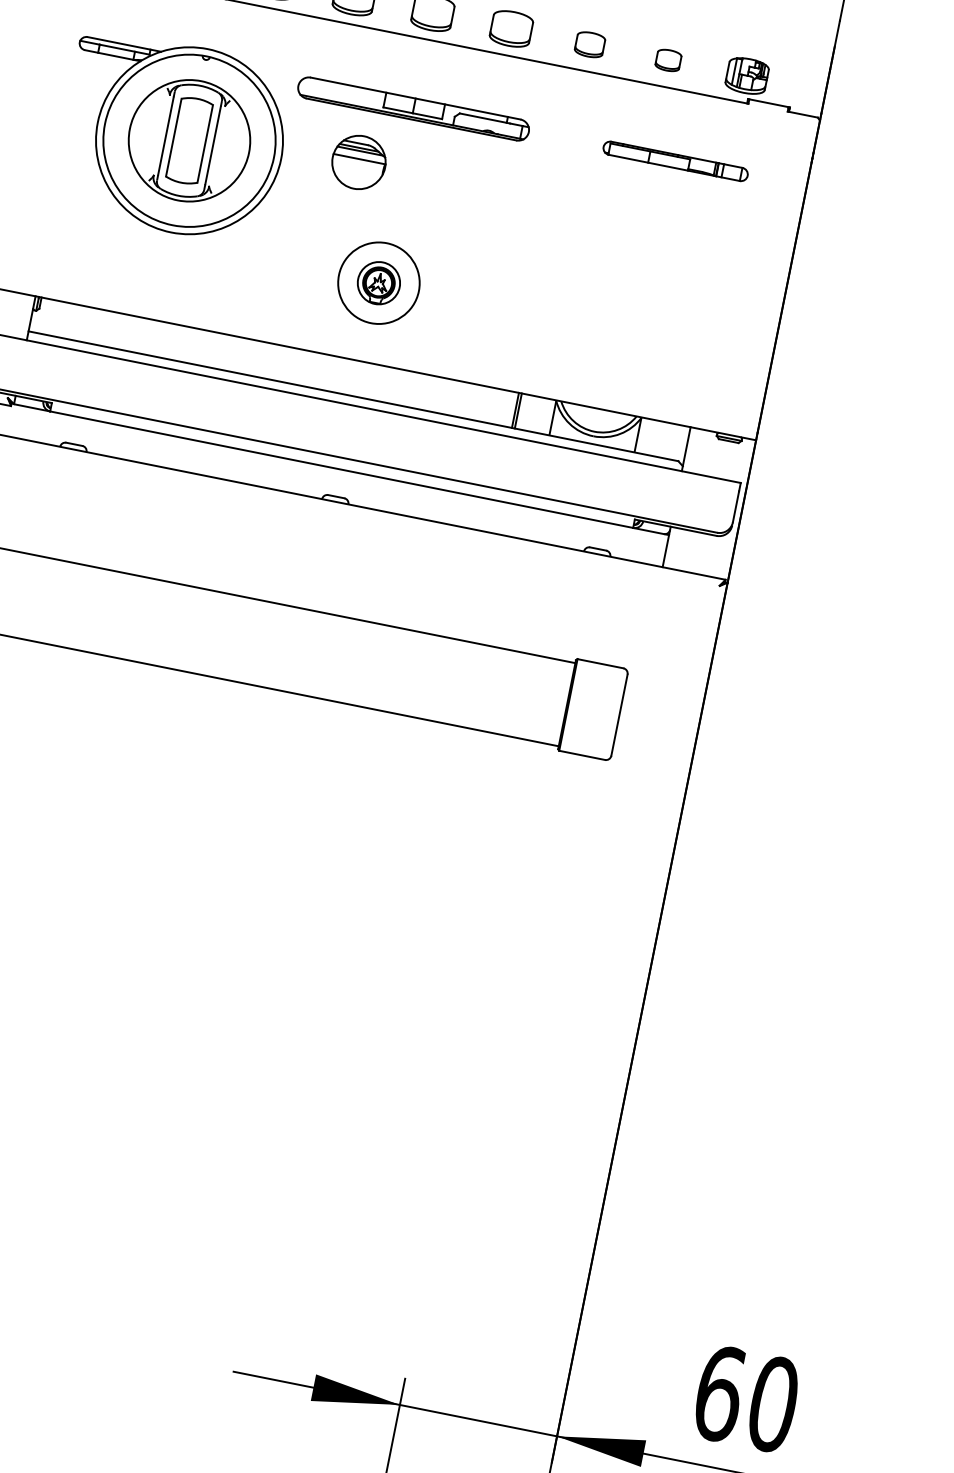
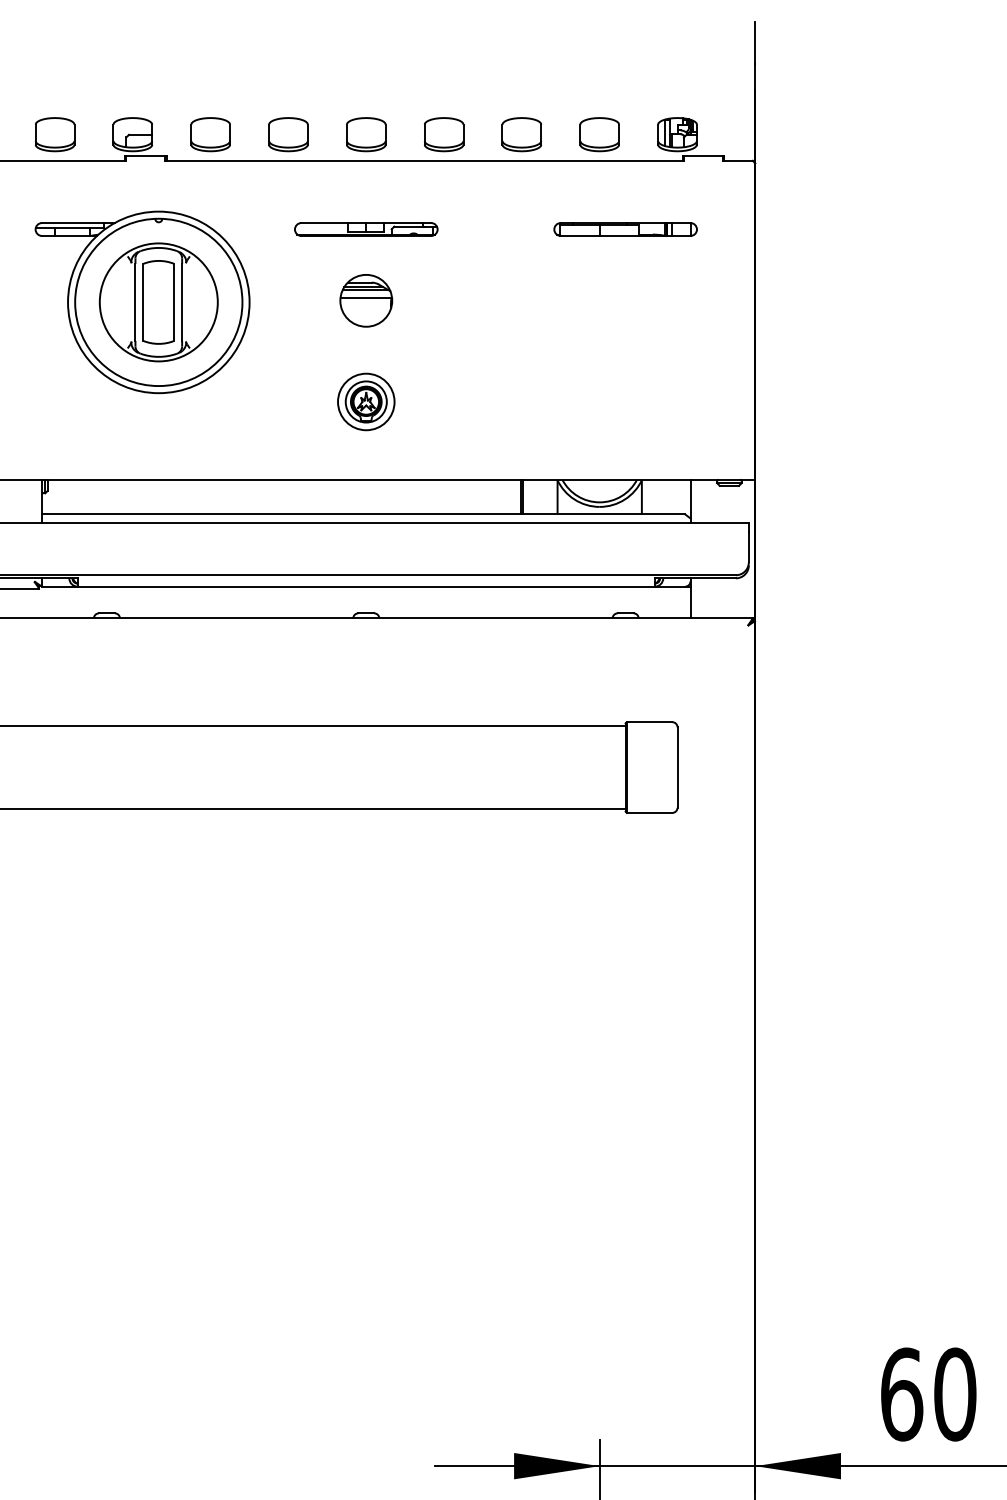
part: (589, 44) -> (521, 134), size x1.43
part: (668, 60) -> (599, 134), size x1.67
part: (413, 109) -> (366, 229), size x0.62
part: (359, 162) -> (366, 300), moved
circle: (379, 282) -> (366, 401), size x0.71

